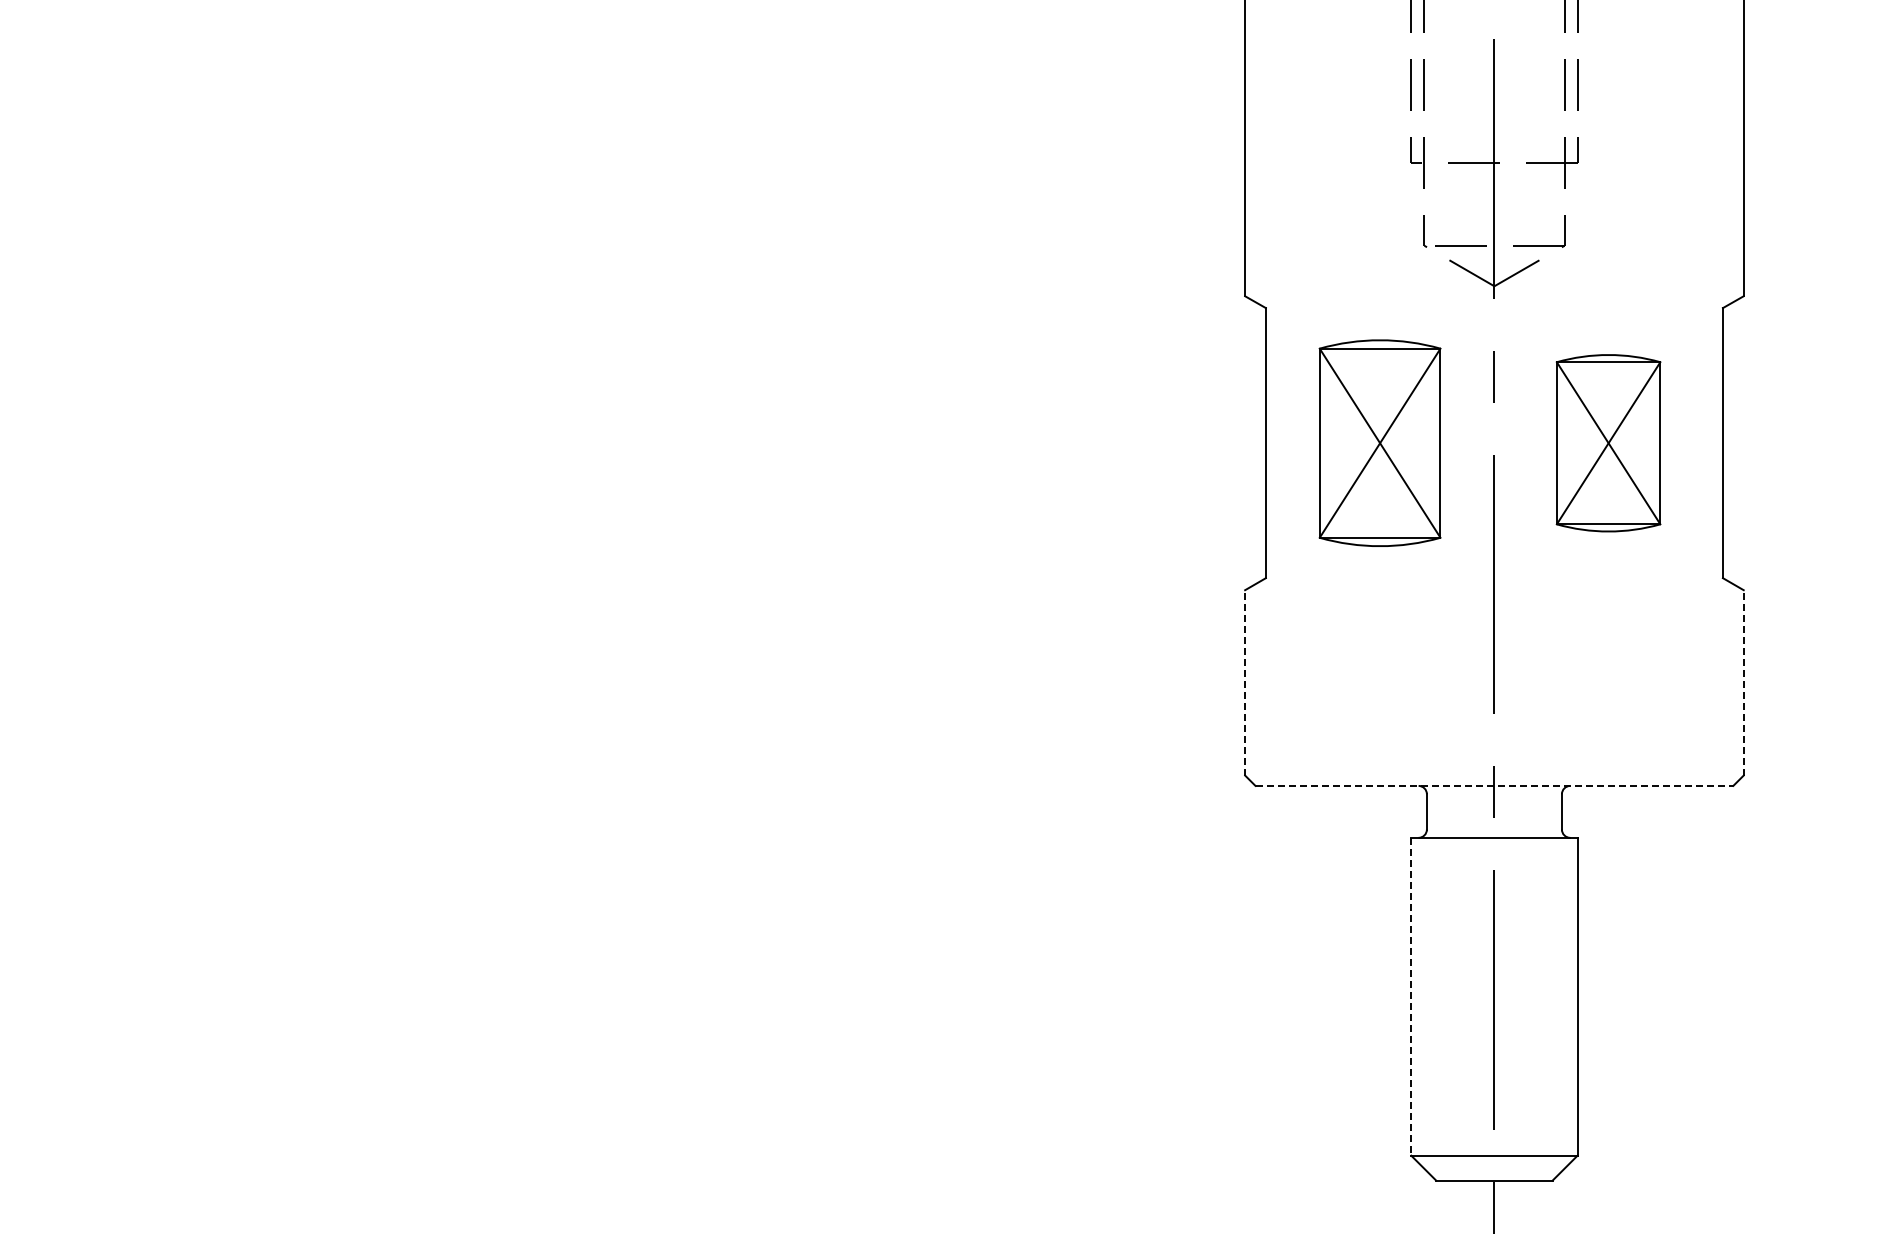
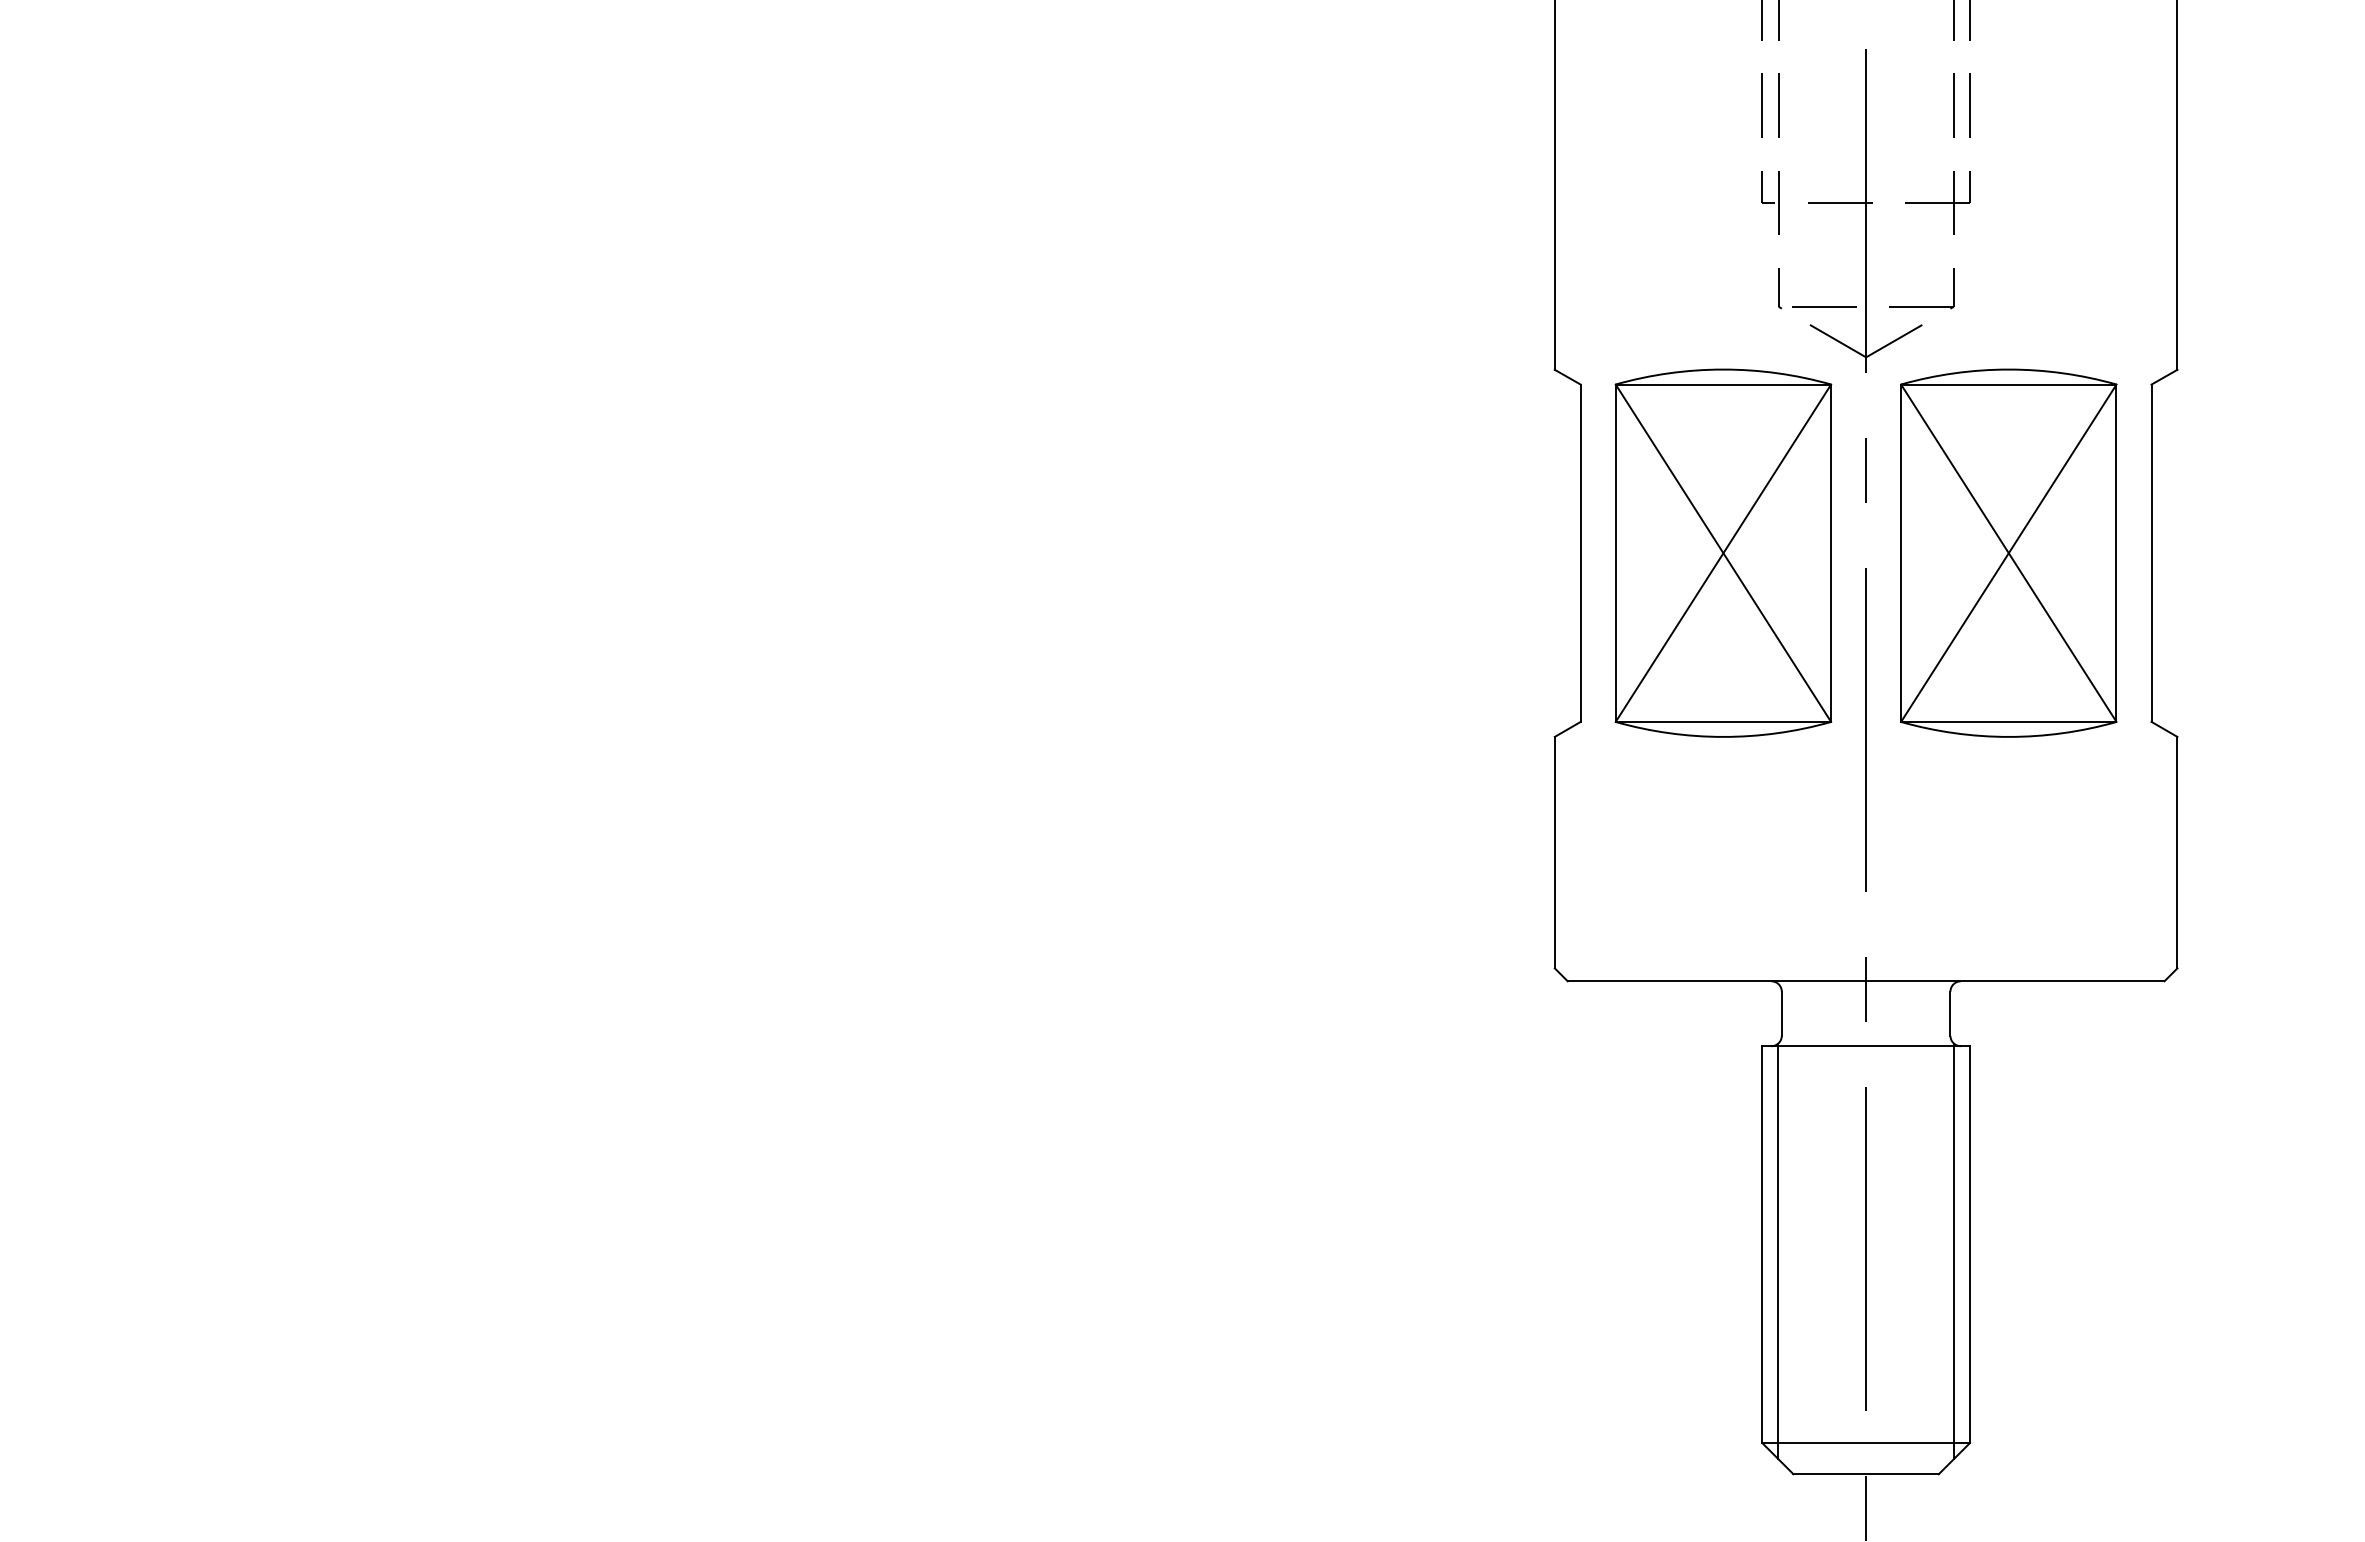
part: (1379, 443) -> (1722, 553), size x1.43
part: (1608, 443) -> (2008, 553), size x1.67
line: (1245, 682) -> (1555, 852), dashed -> solid
line: (1743, 682) -> (2177, 852), dashed -> solid
line: (1494, 785) -> (1866, 980), dashed -> solid
line: (1411, 996) -> (1762, 1244), dashed -> solid
line: (1423, 1002) -> (1777, 1251), added
line: (1565, 1002) -> (1954, 1251), added

